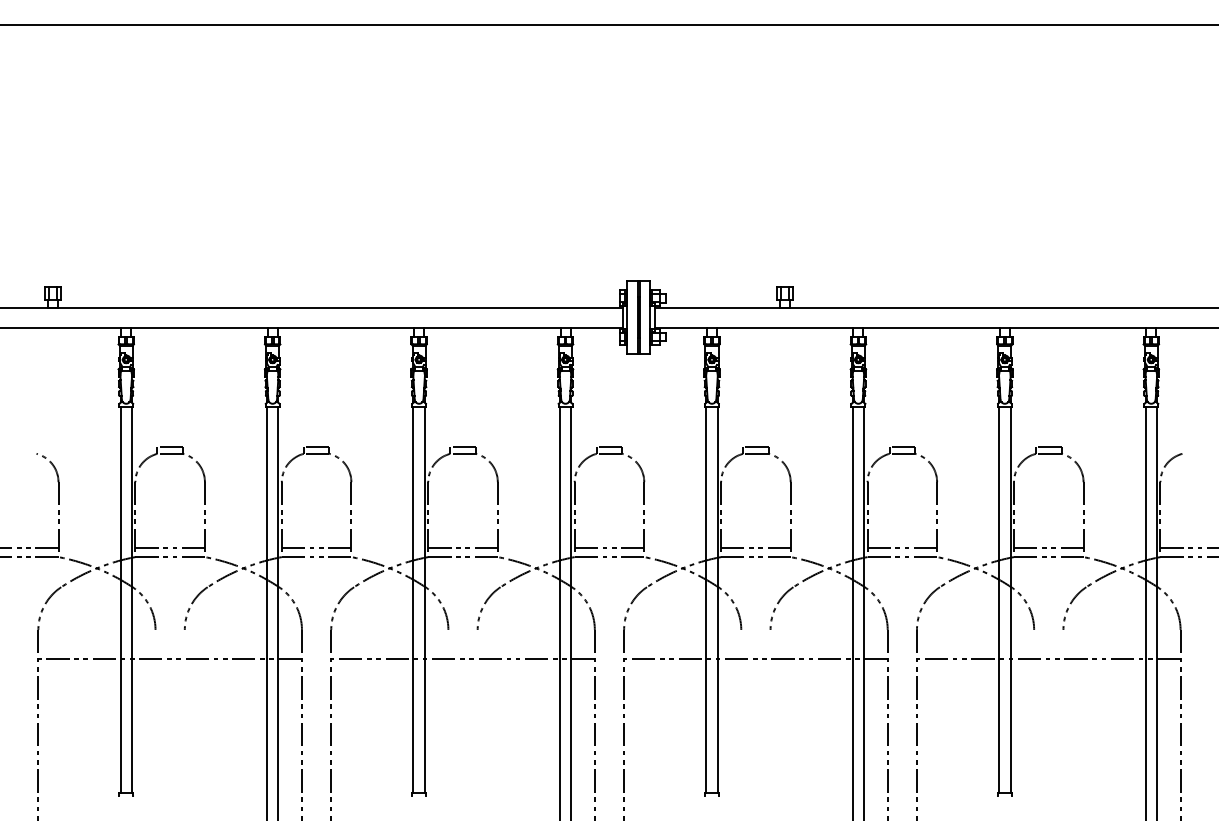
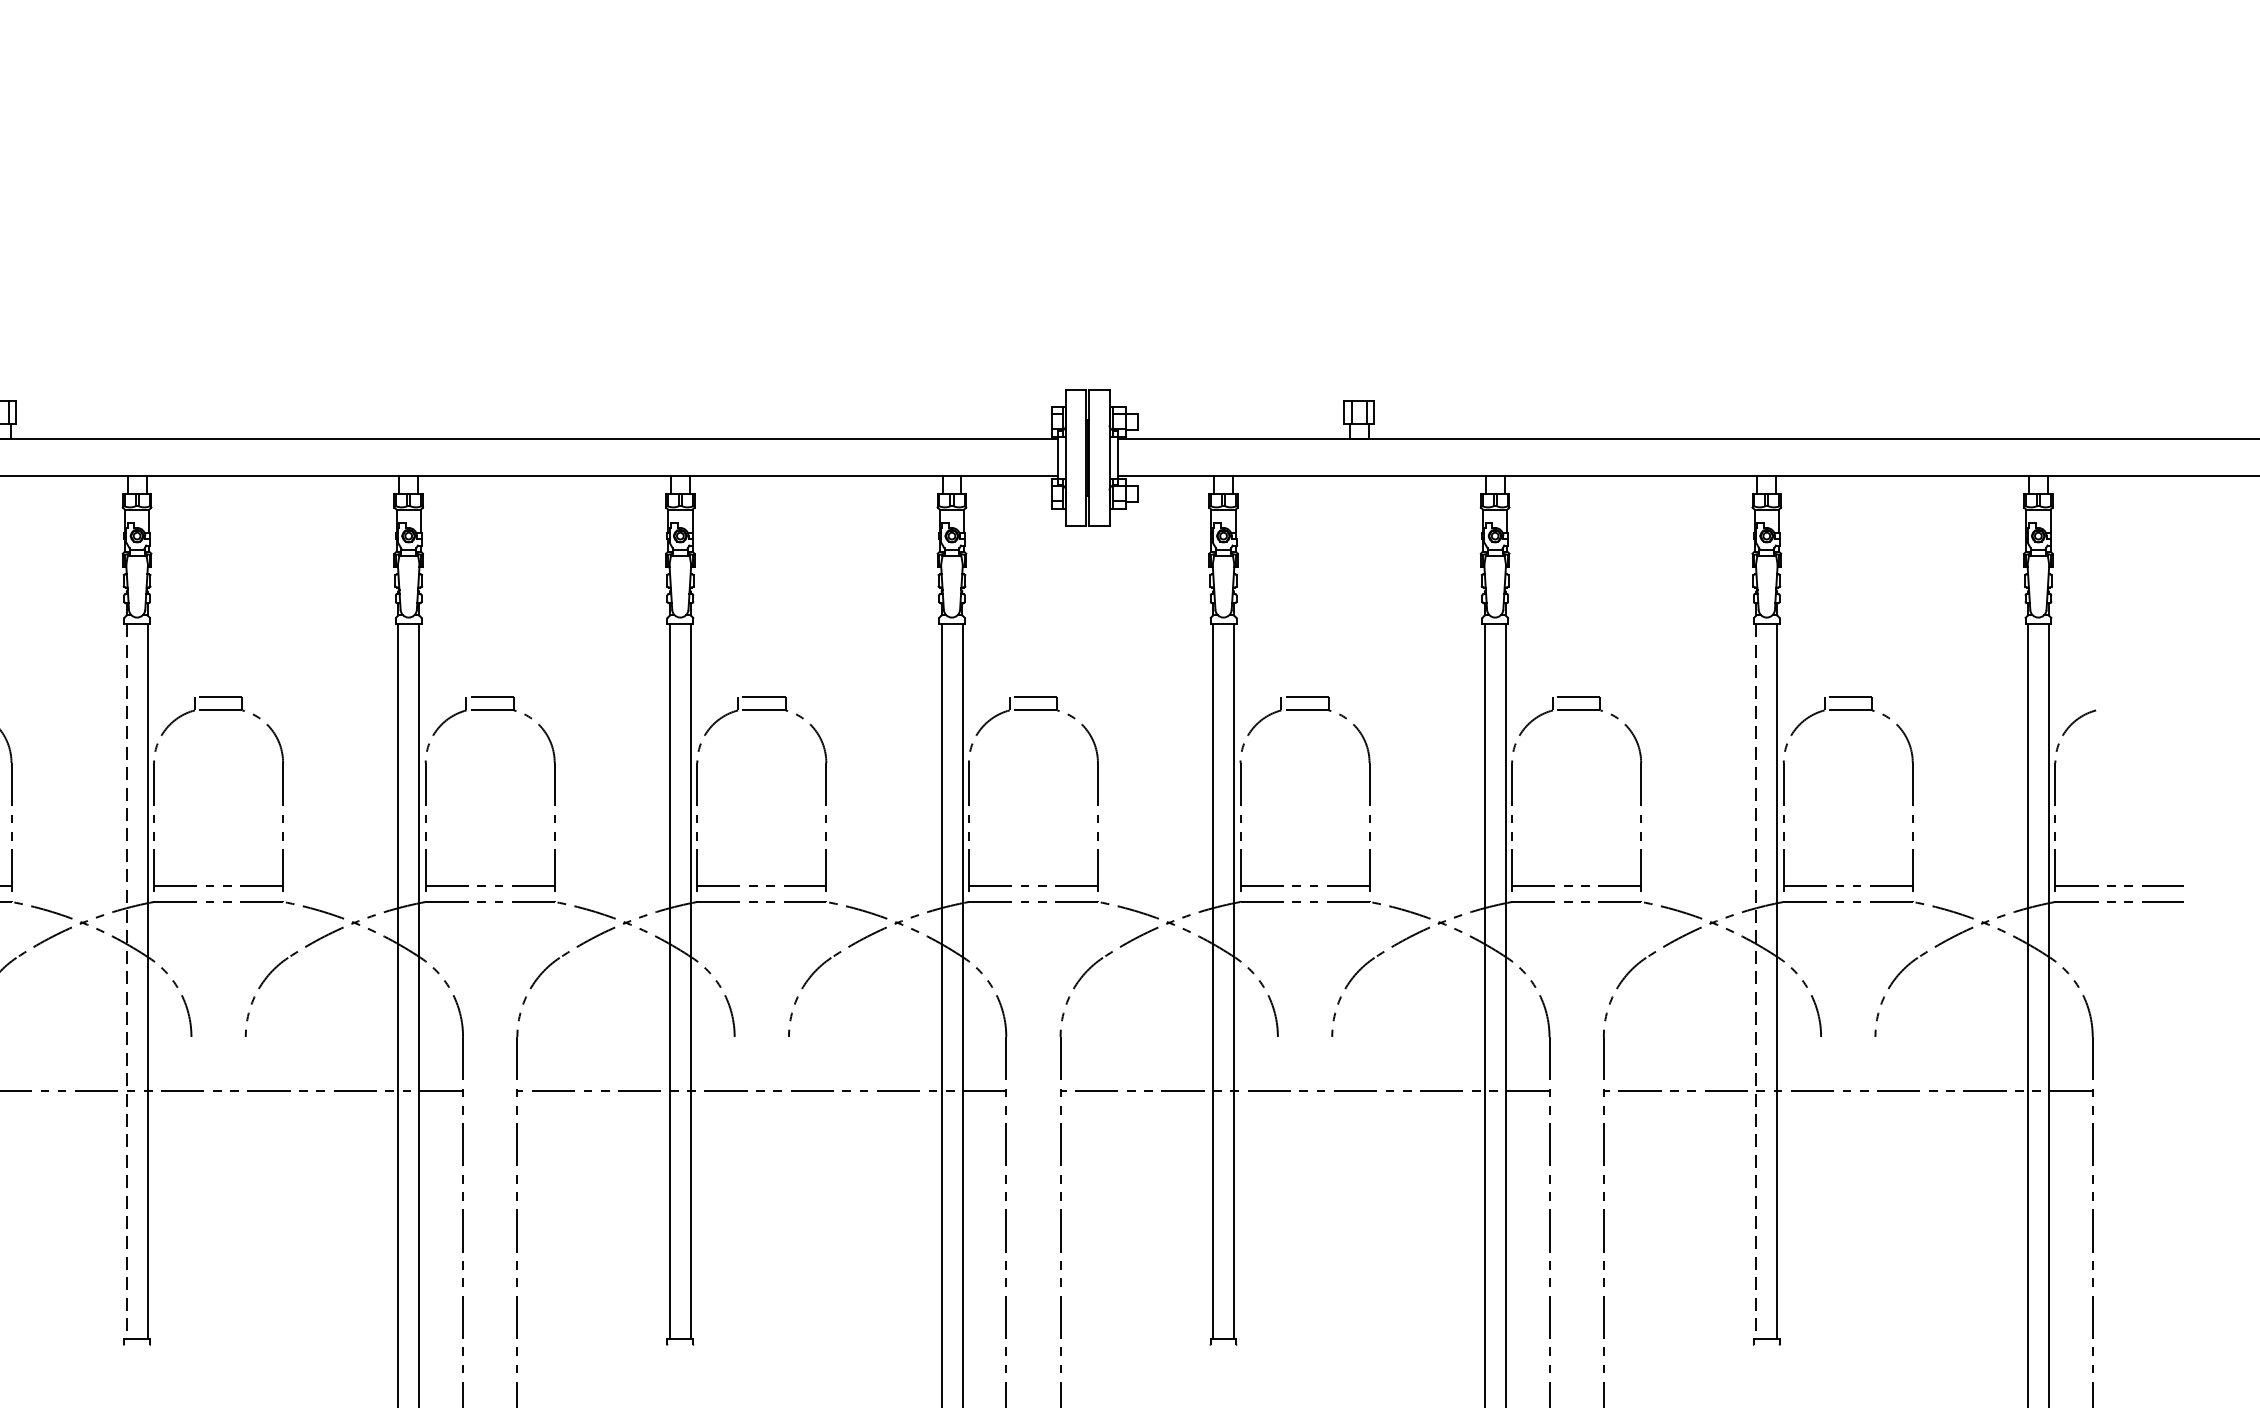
line: (120, 600) -> (126, 982), solid -> dashed
line: (999, 600) -> (1756, 982), solid -> dashed

